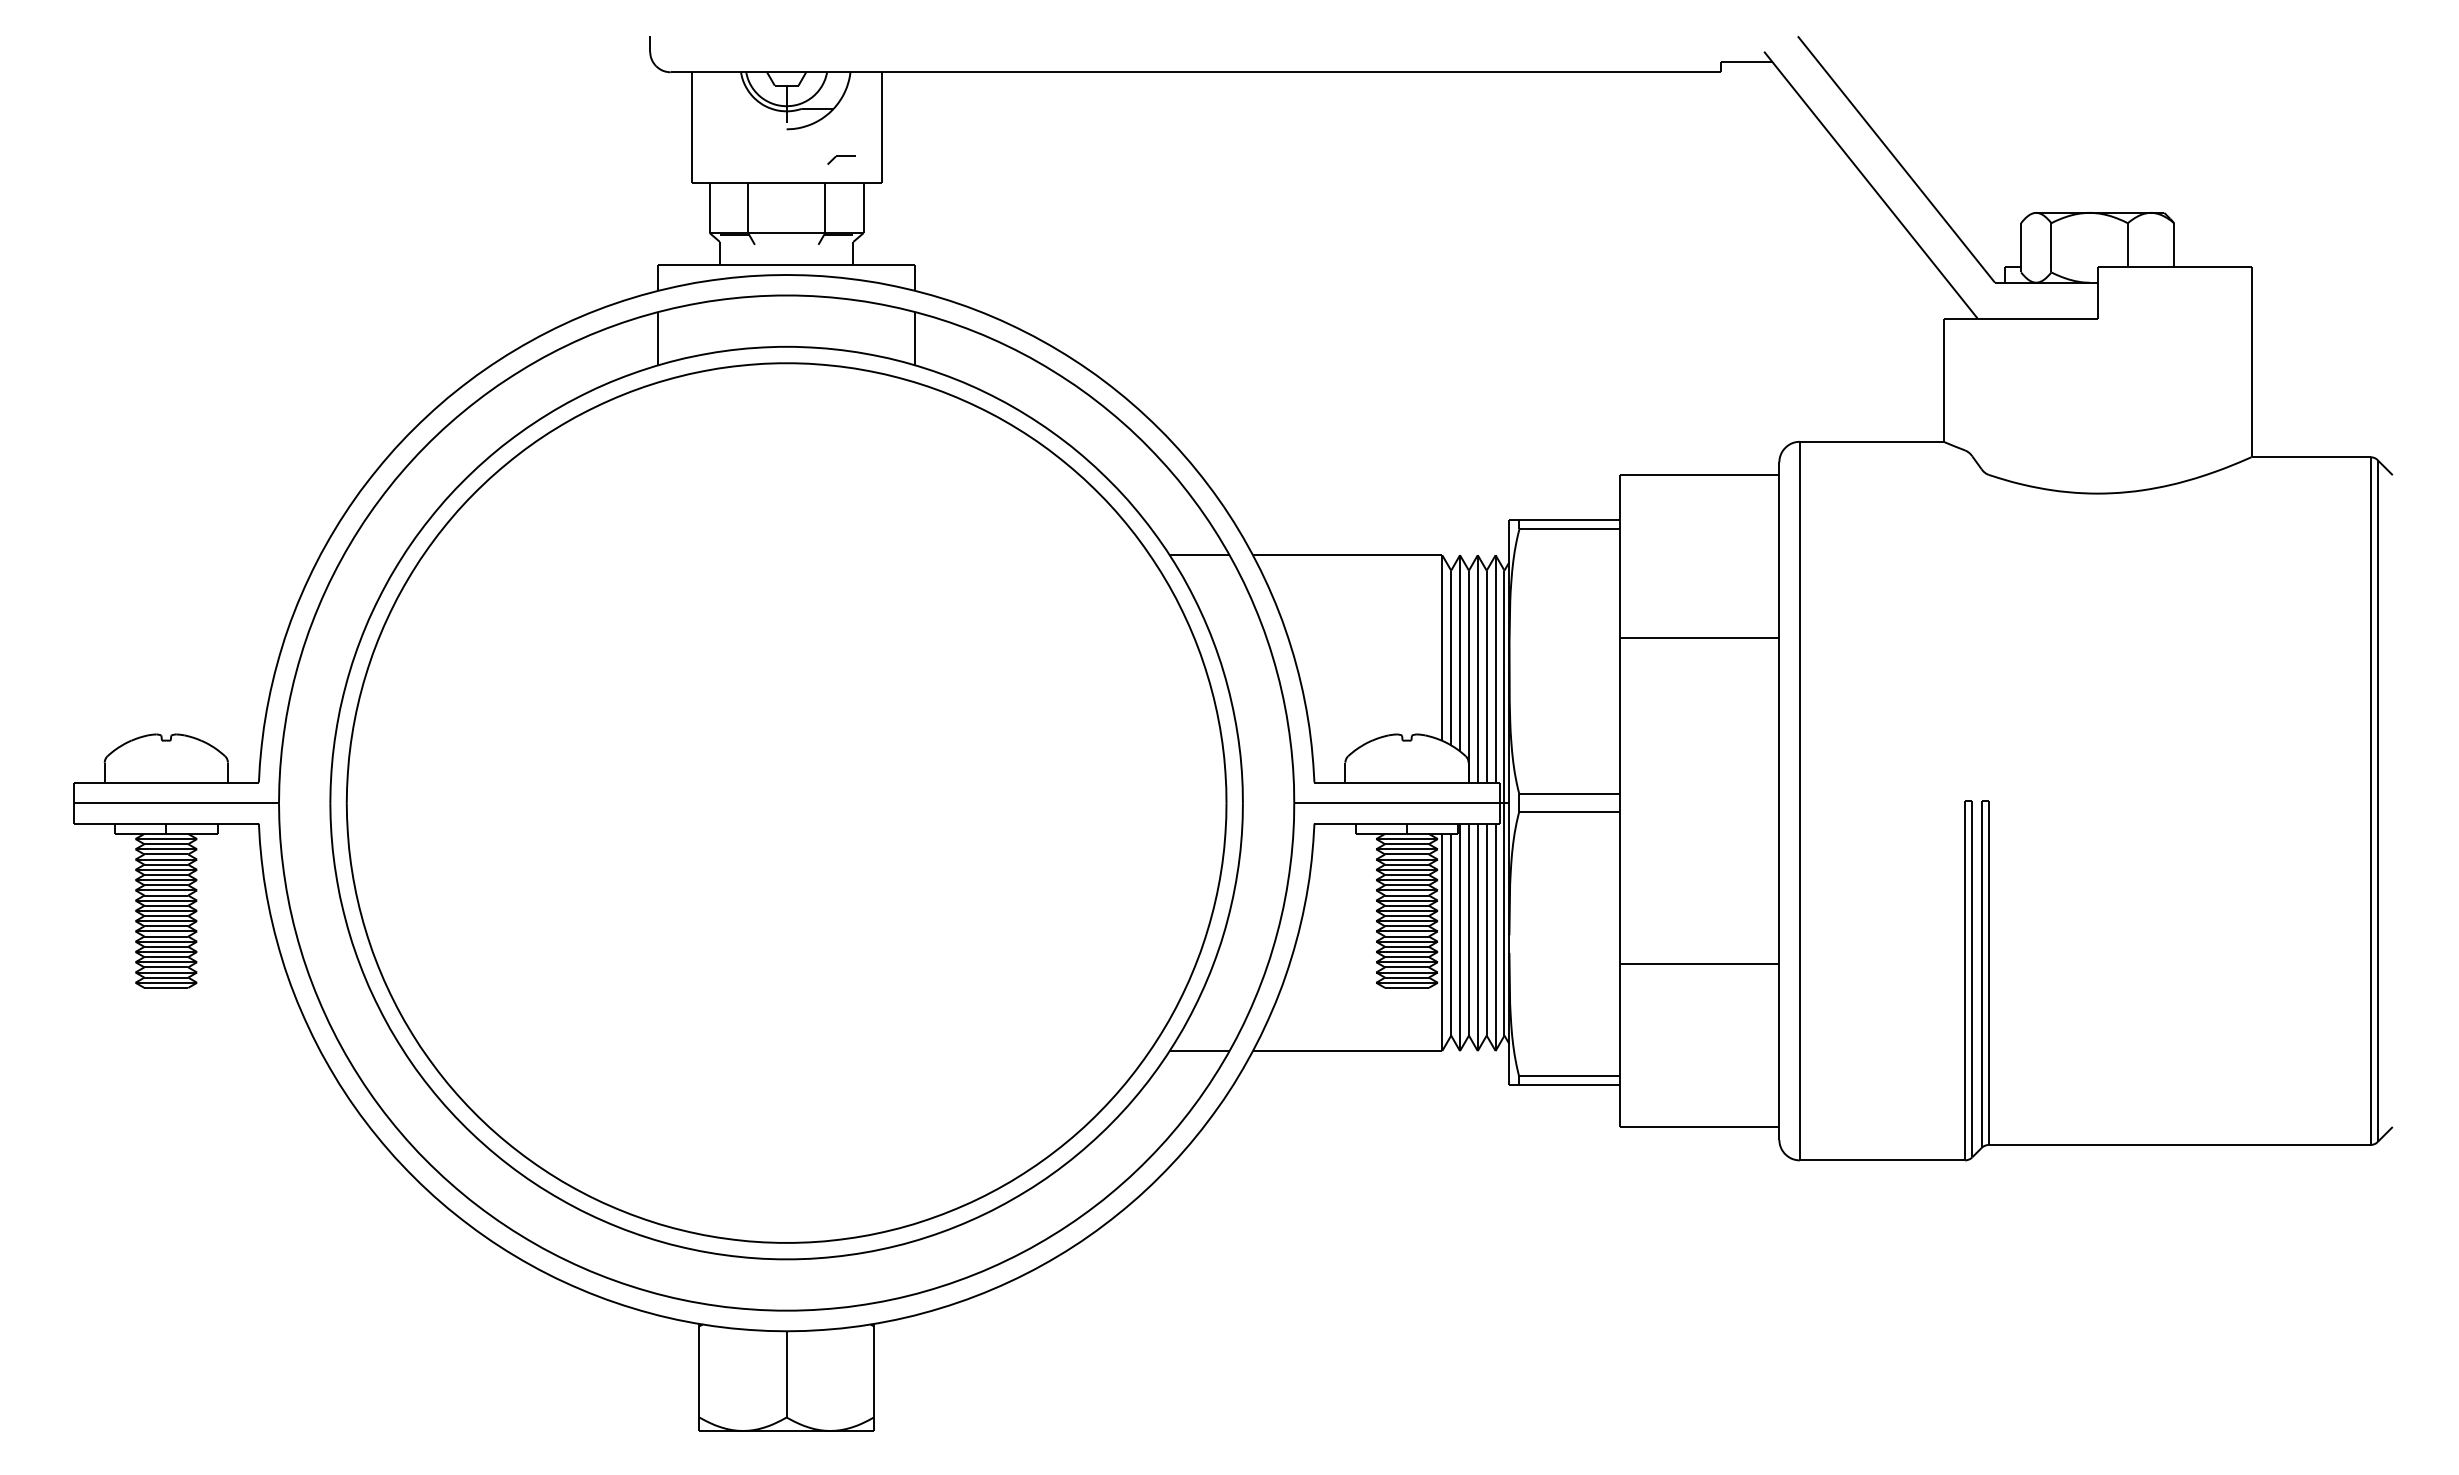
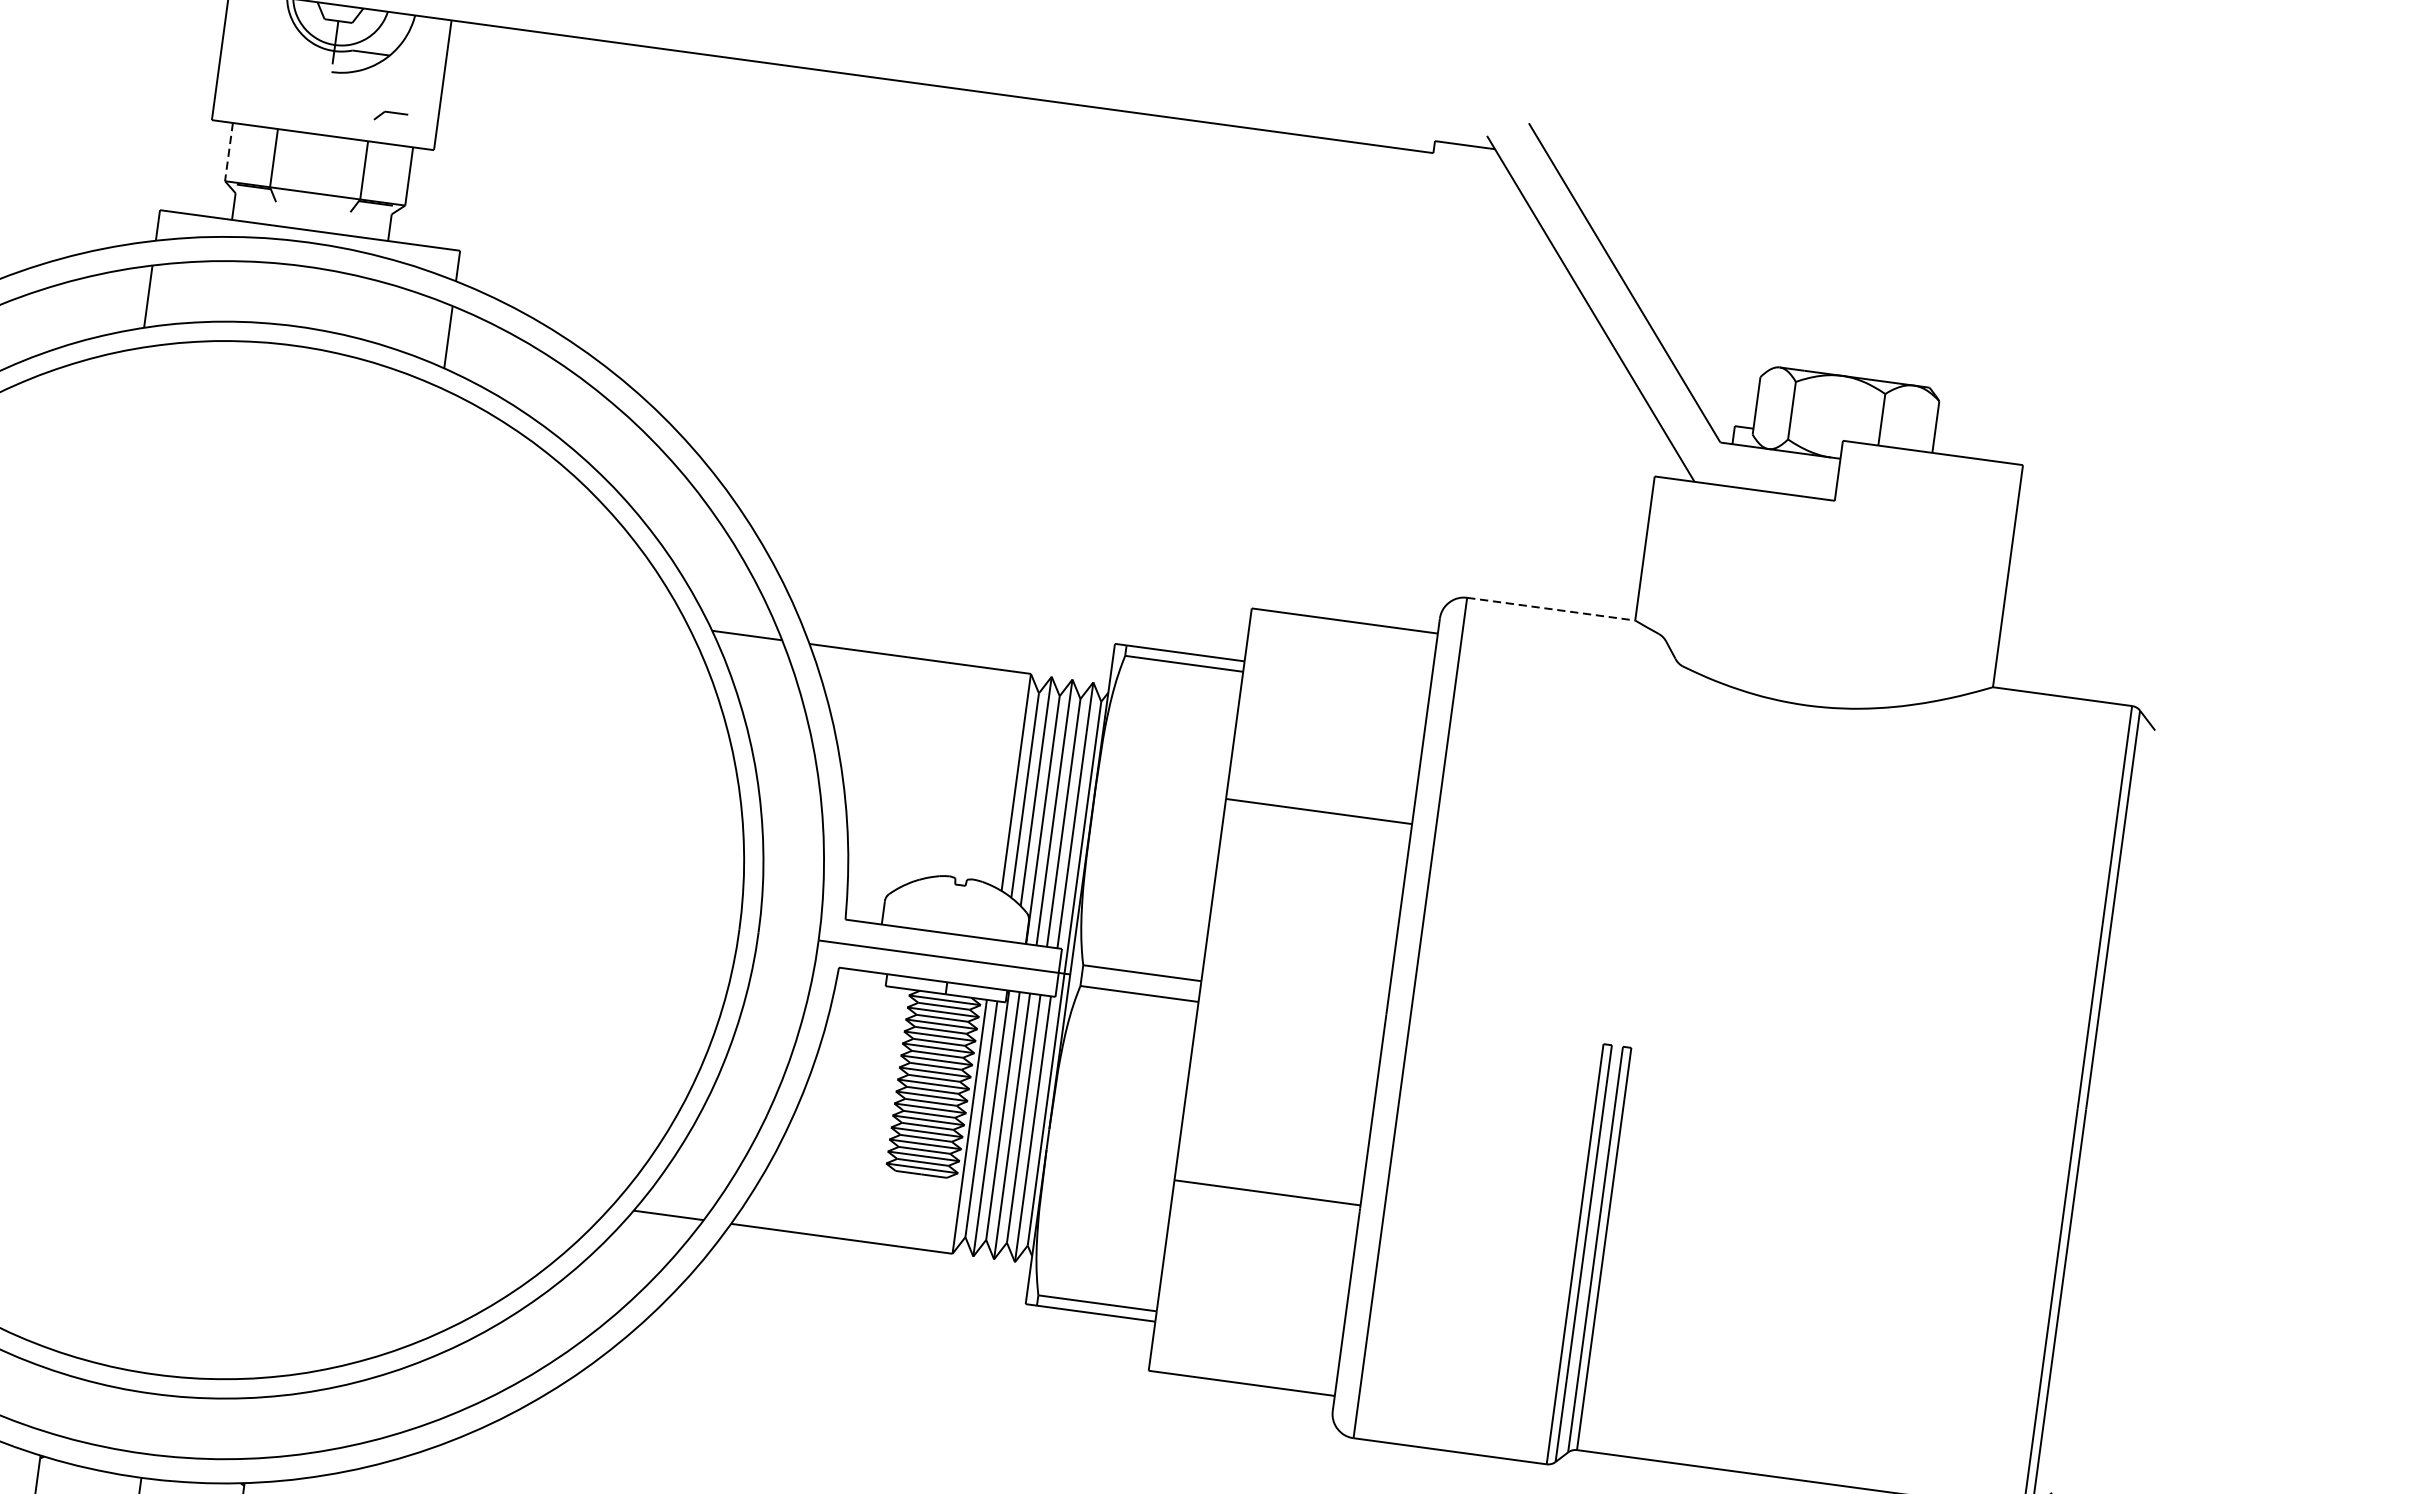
line: (709, 208) -> (228, 152), solid -> dashed
line: (1871, 441) -> (1550, 608), solid -> dashed

